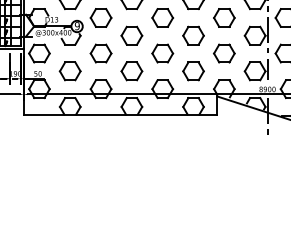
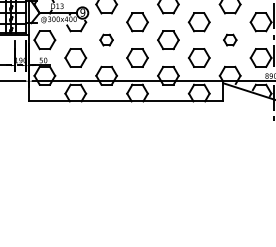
part: (100, 53) -> (106, 40), size x0.6
part: (224, 53) -> (230, 40), size x0.6

